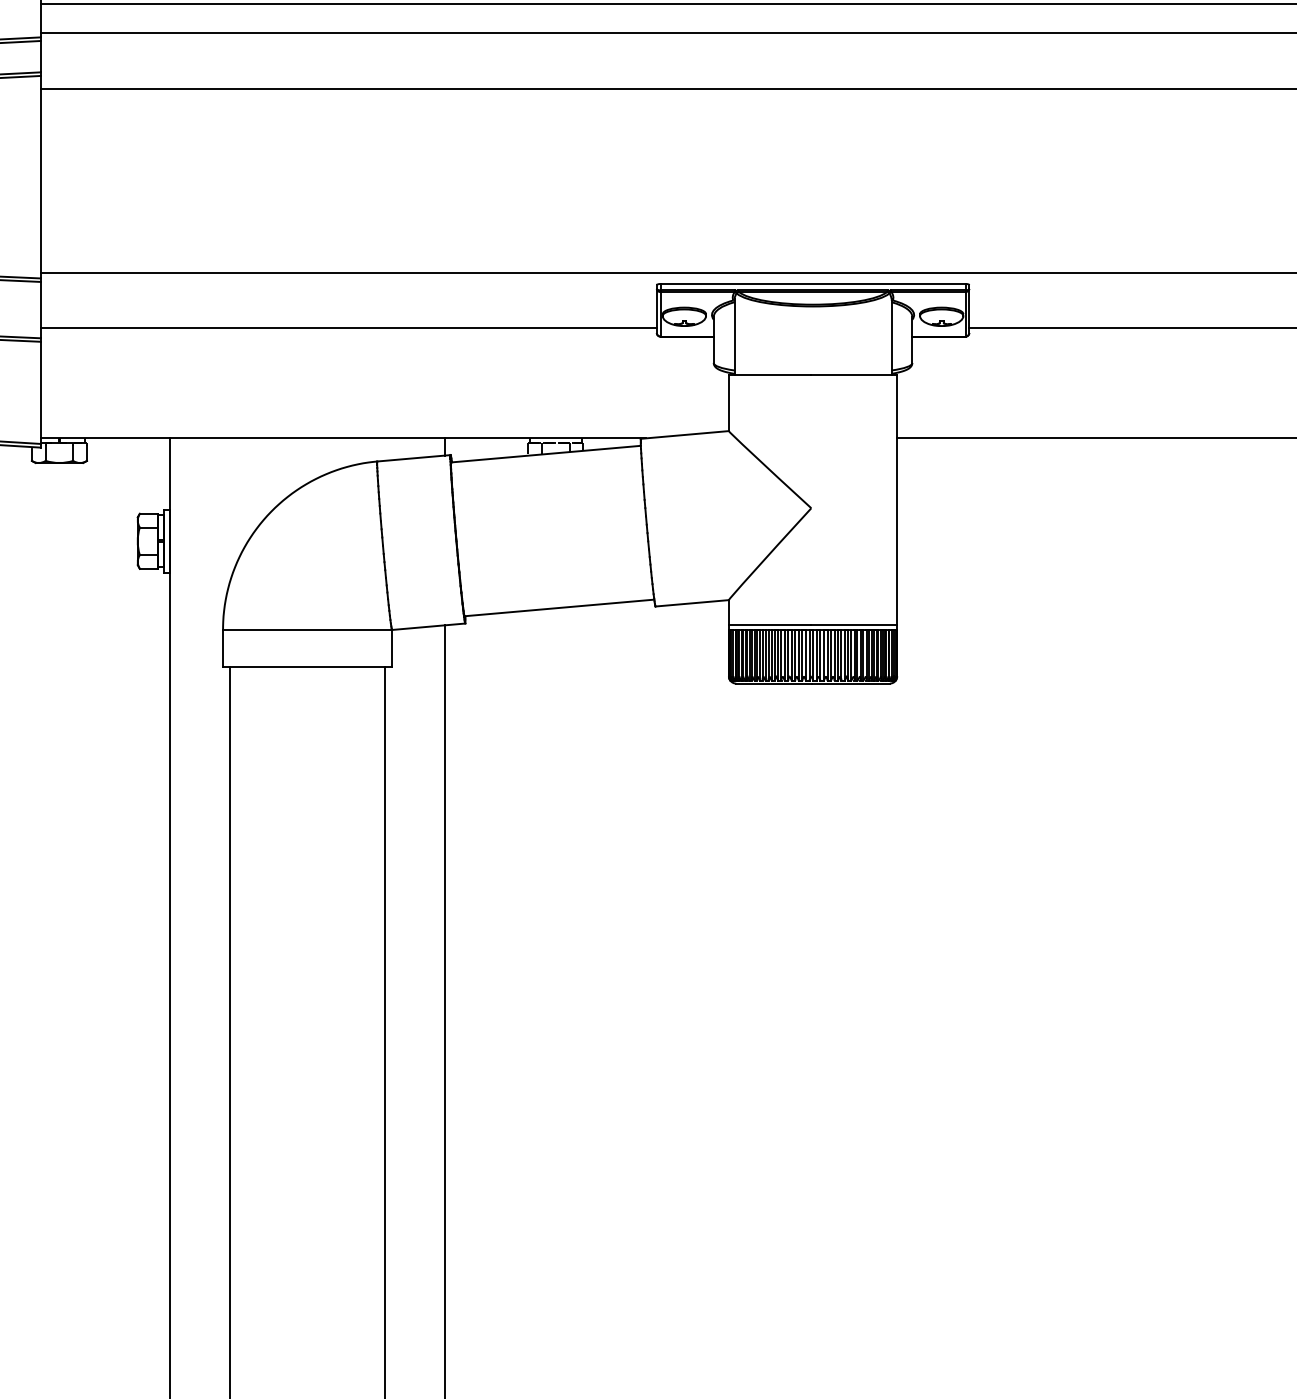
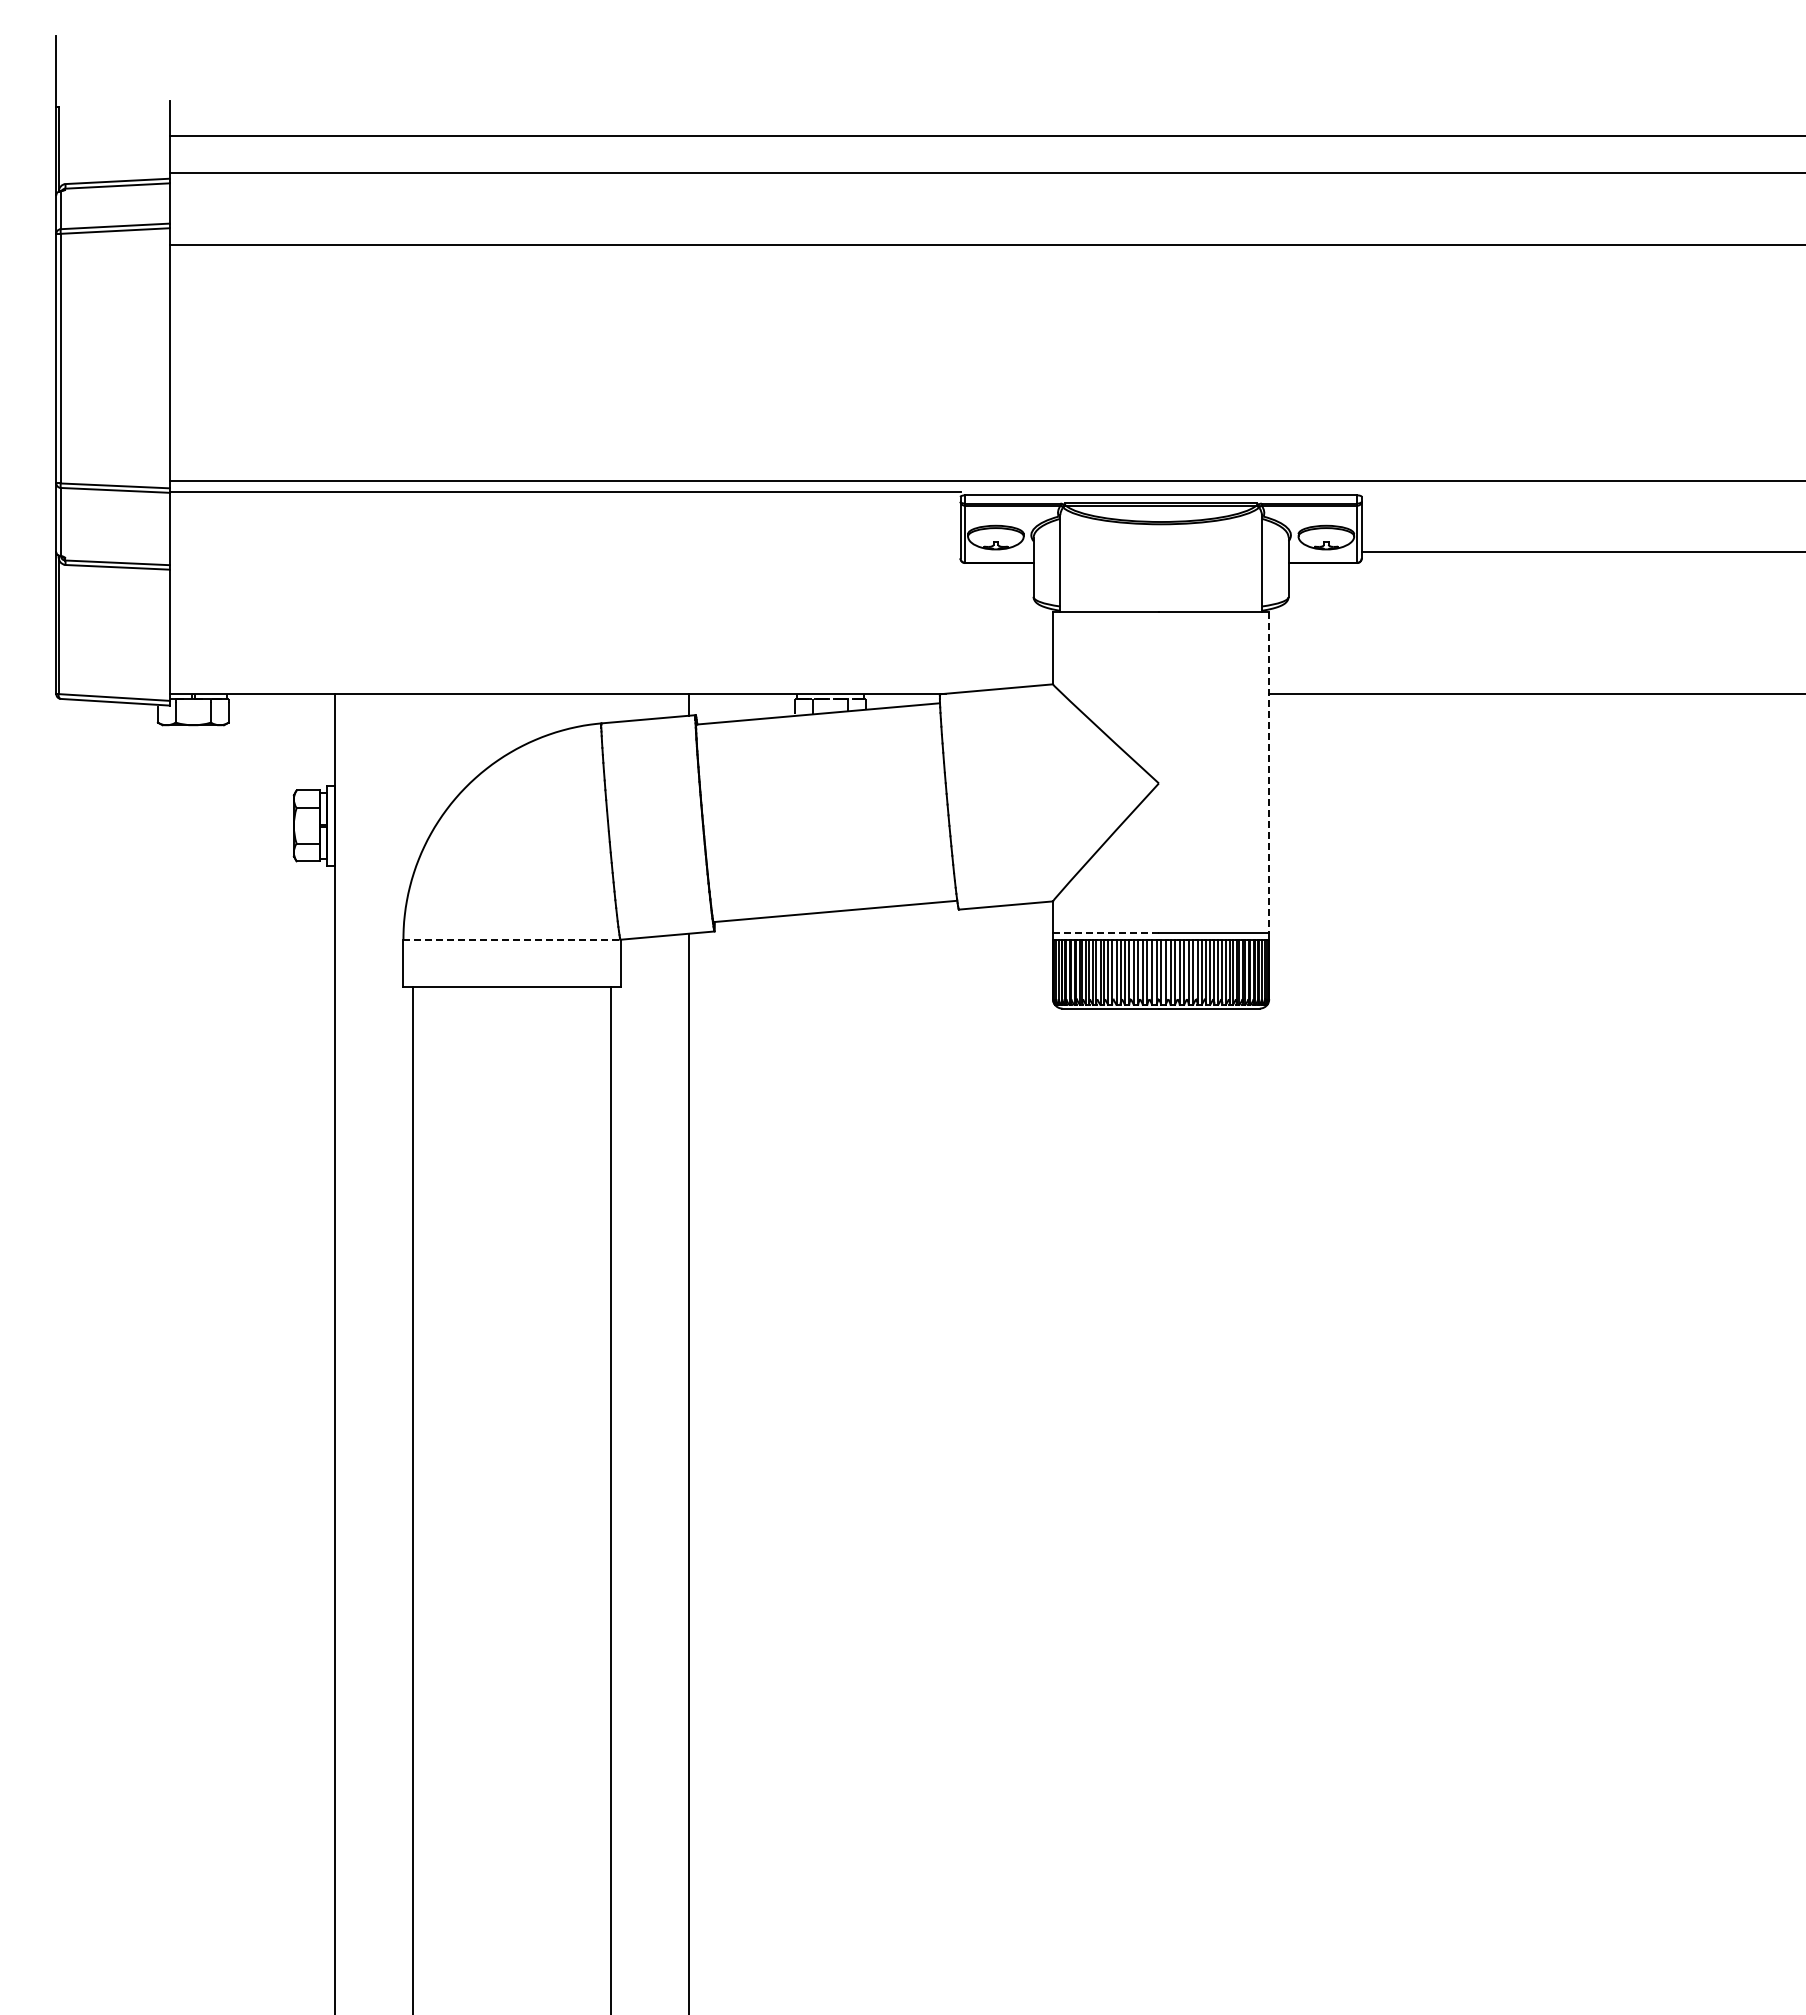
line: (348, 328) -> (564, 492), moved
line: (897, 499) -> (1269, 772), solid -> dashed
line: (769, 625) -> (1105, 933), solid -> dashed
line: (307, 629) -> (512, 939), solid -> dashed

